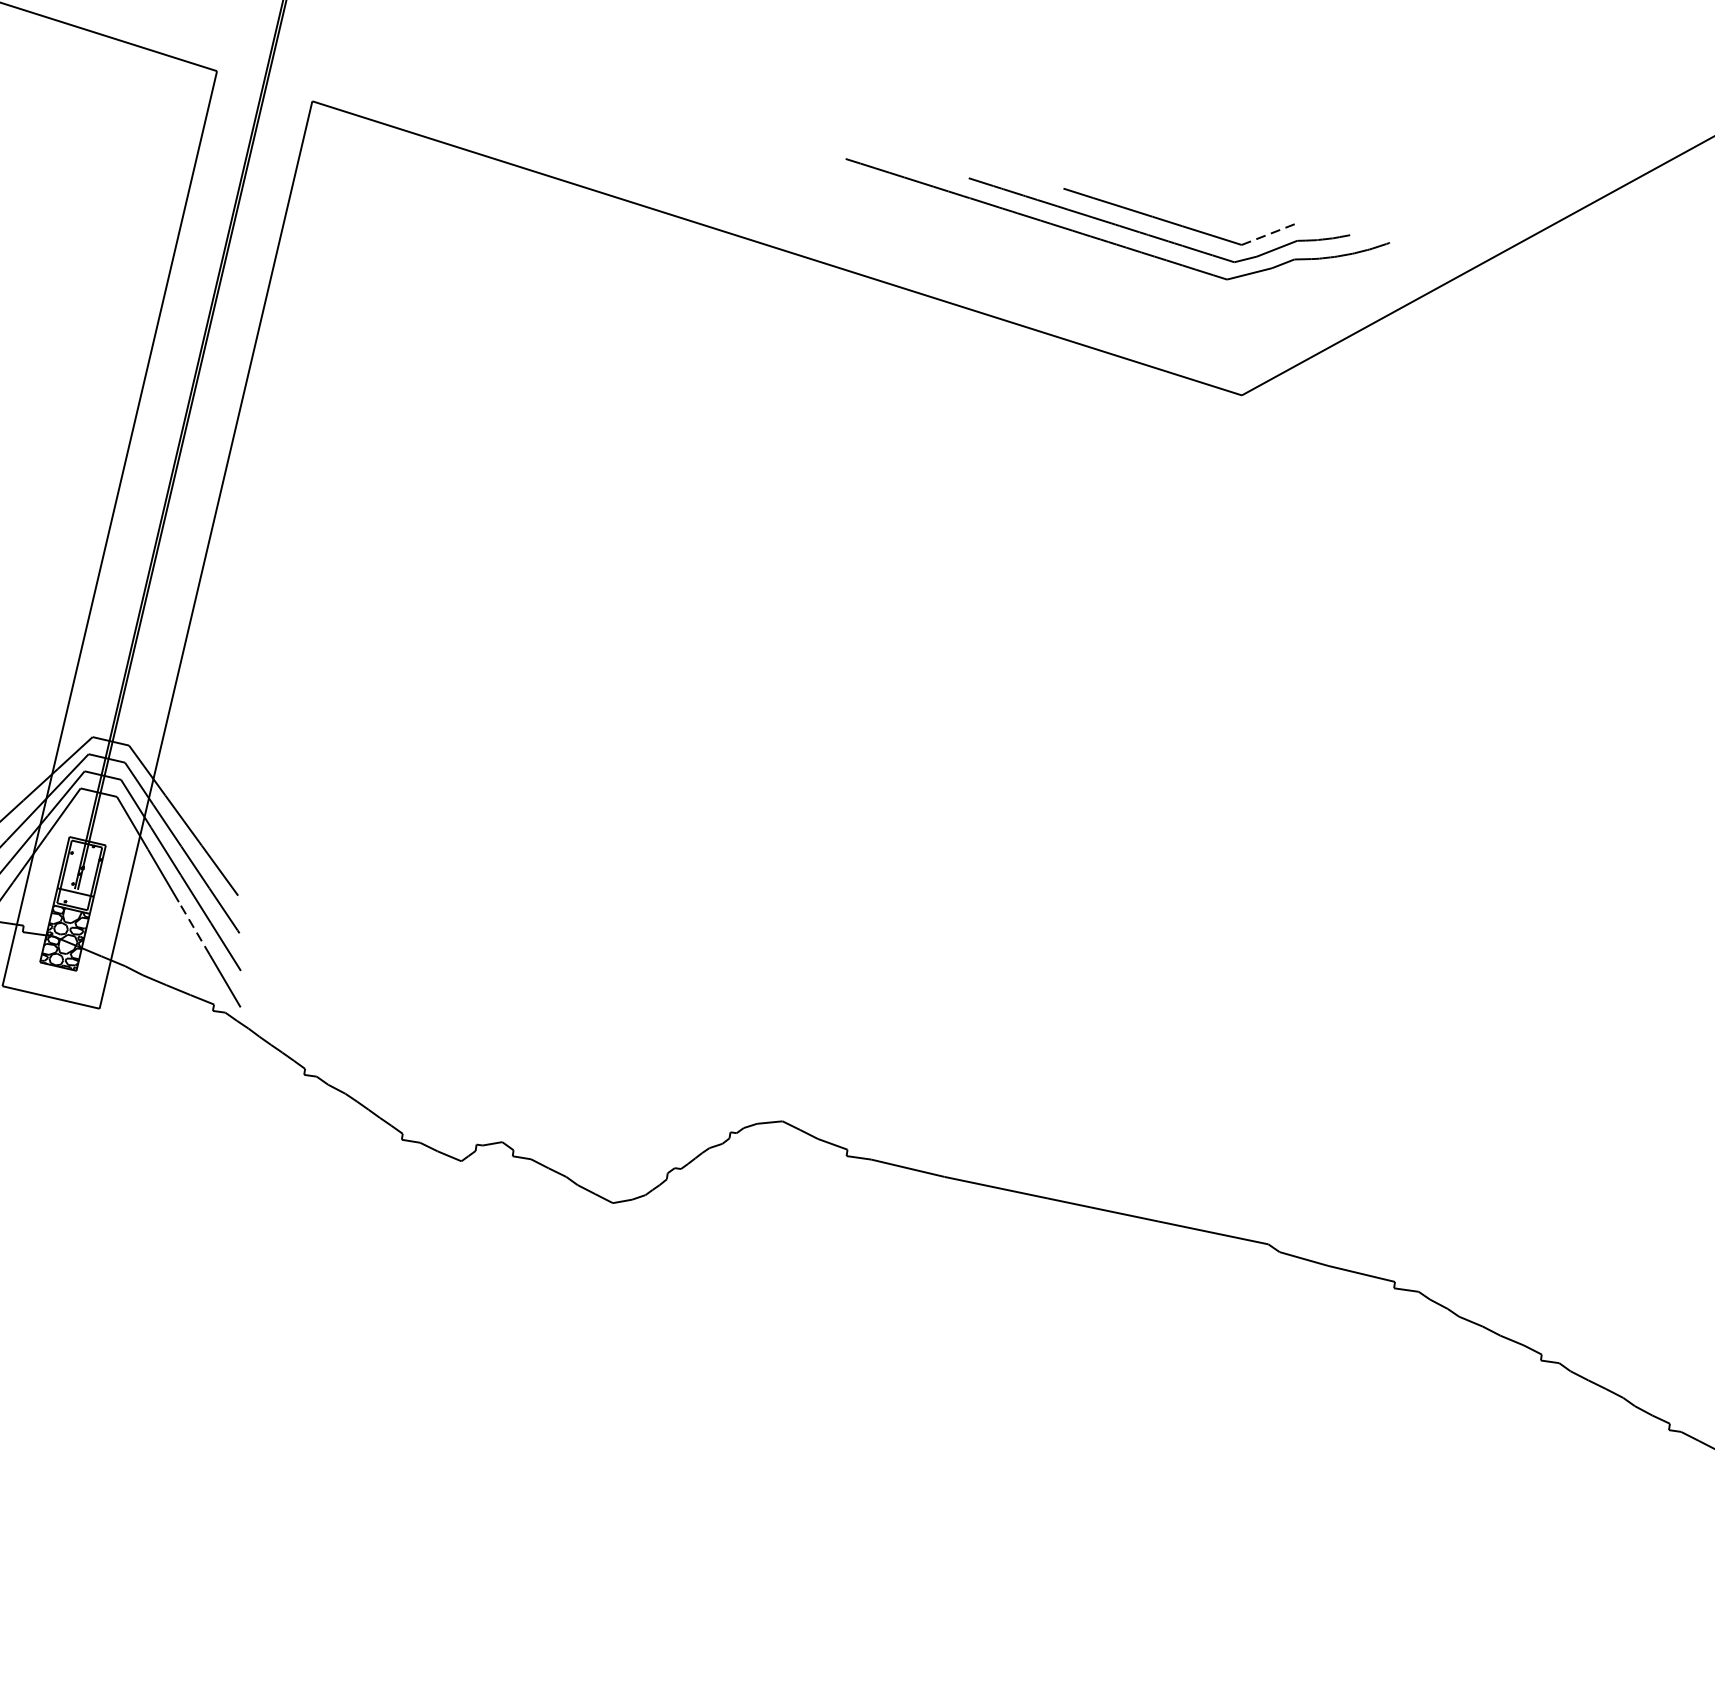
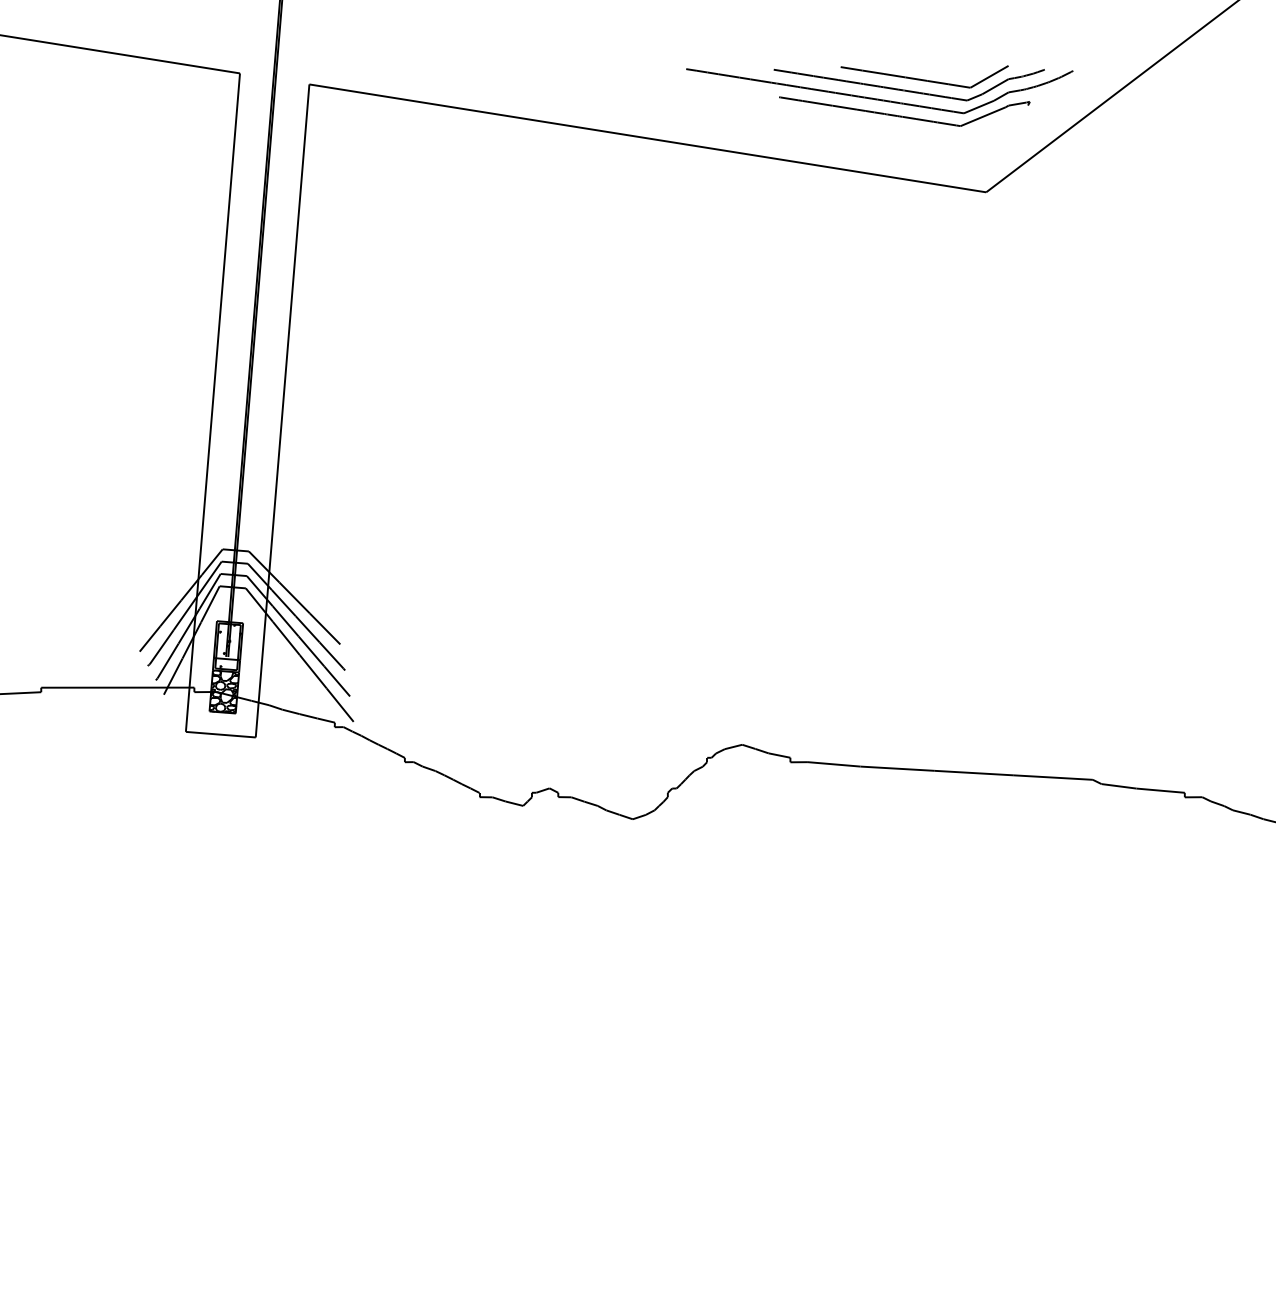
line: (1270, 233) -> (989, 76), dashed -> solid
part: (1143, 264) -> (904, 111), added
line: (193, 927) -> (312, 671), dashed -> solid

